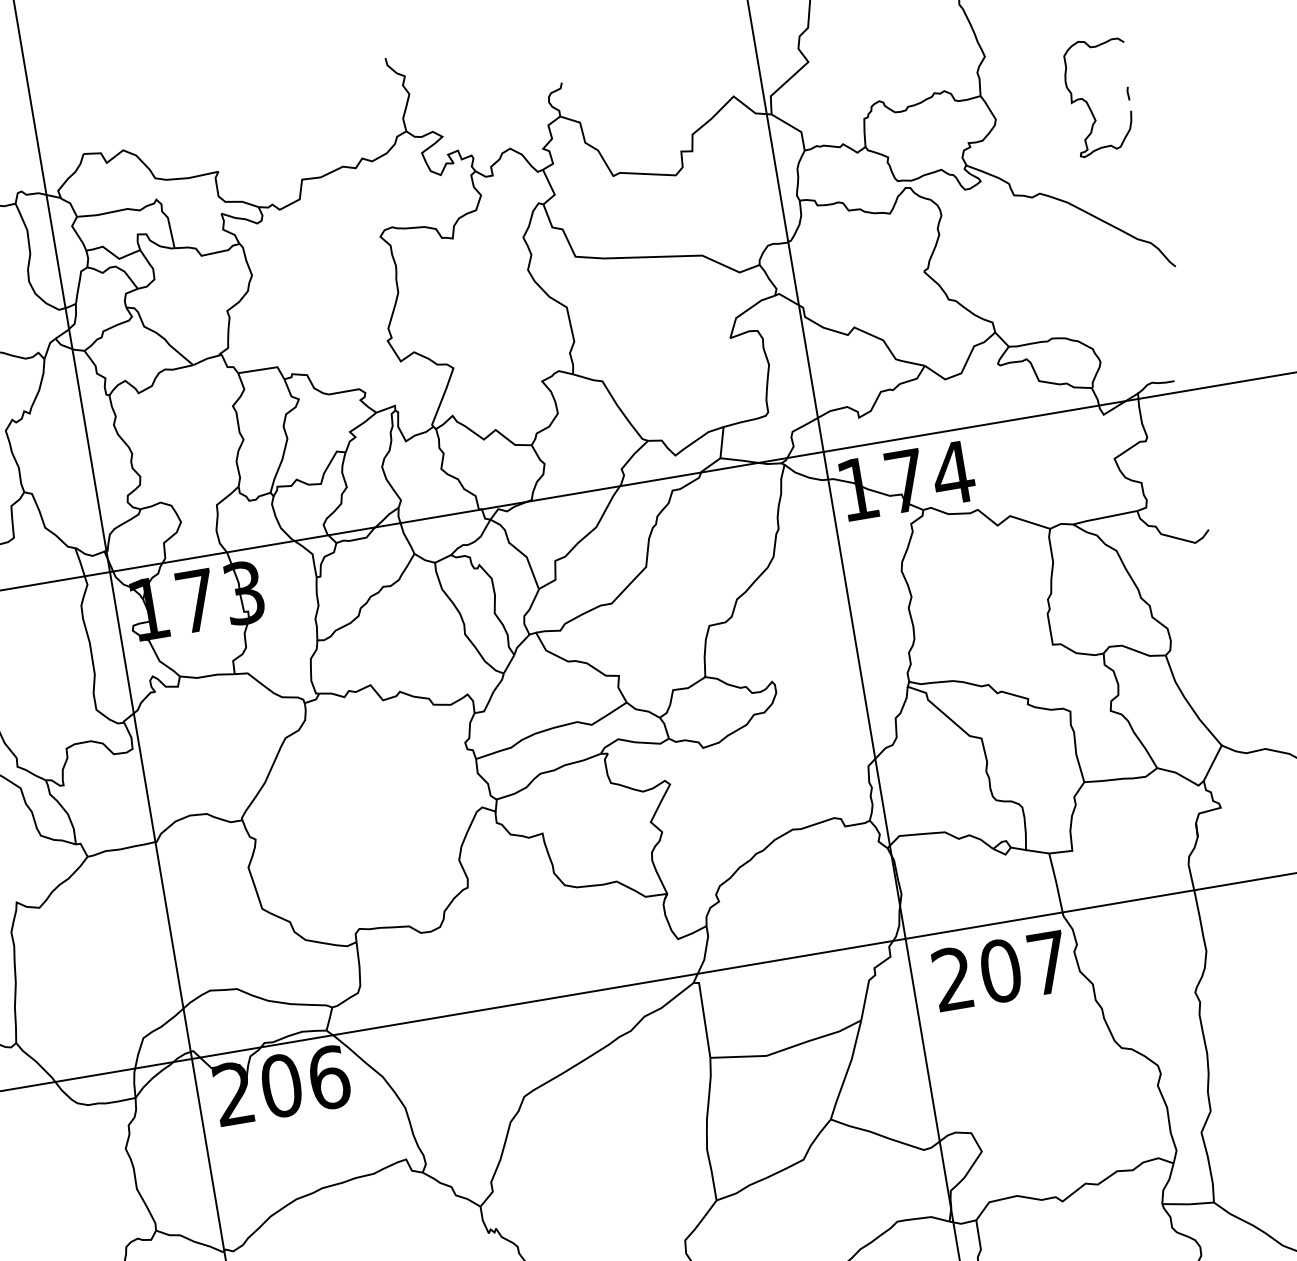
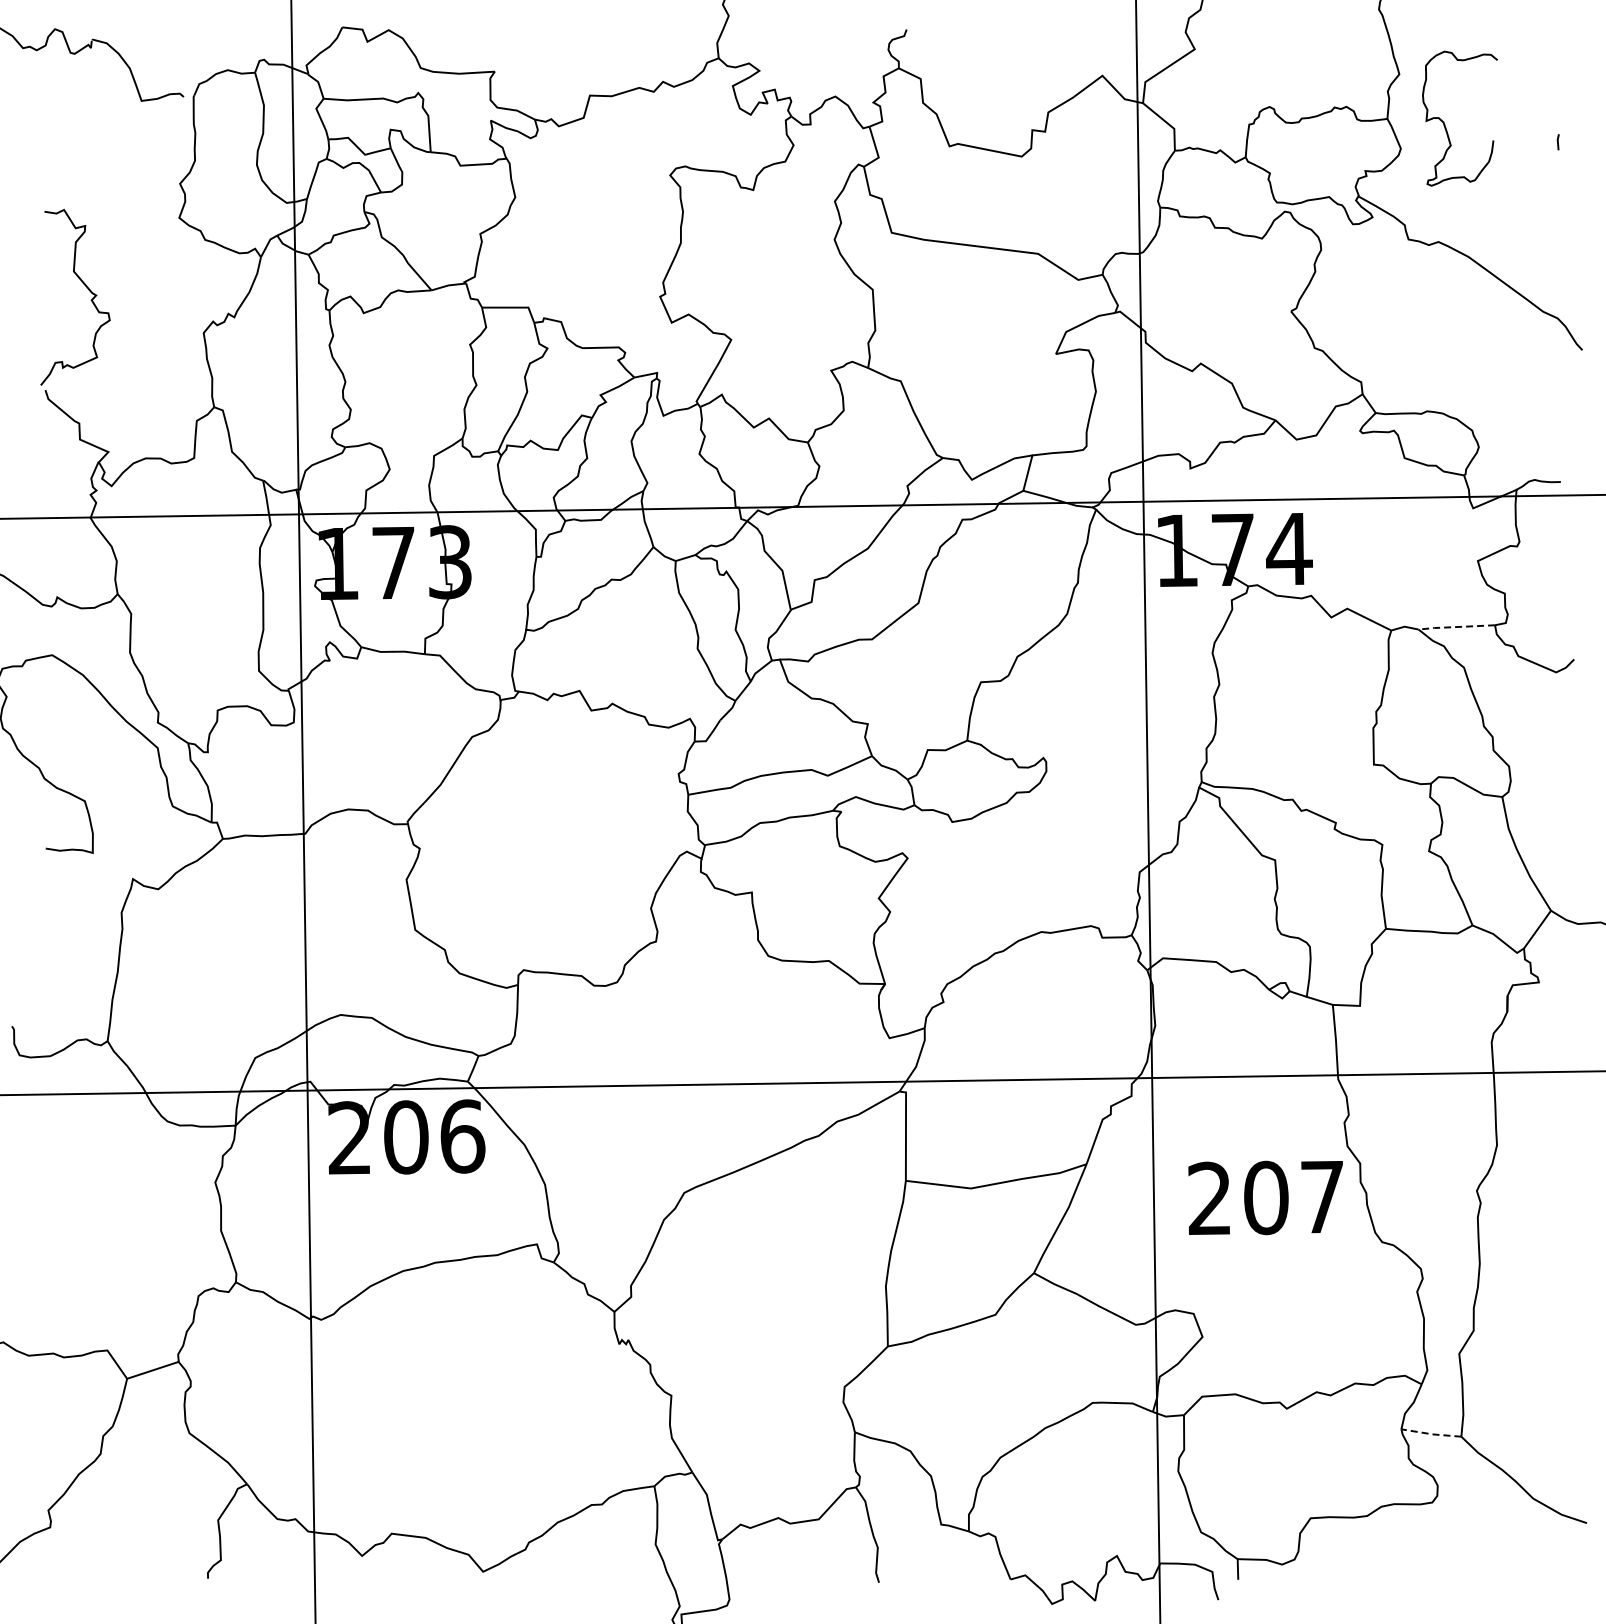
curve: (1088, 103) -> (1445, 124), moved
line: (1105, 517) -> (1456, 627), solid -> dashed
text: (1000, 970) -> (1265, 1197), moved
line: (1188, 1204) -> (1431, 1434), solid -> dashed

